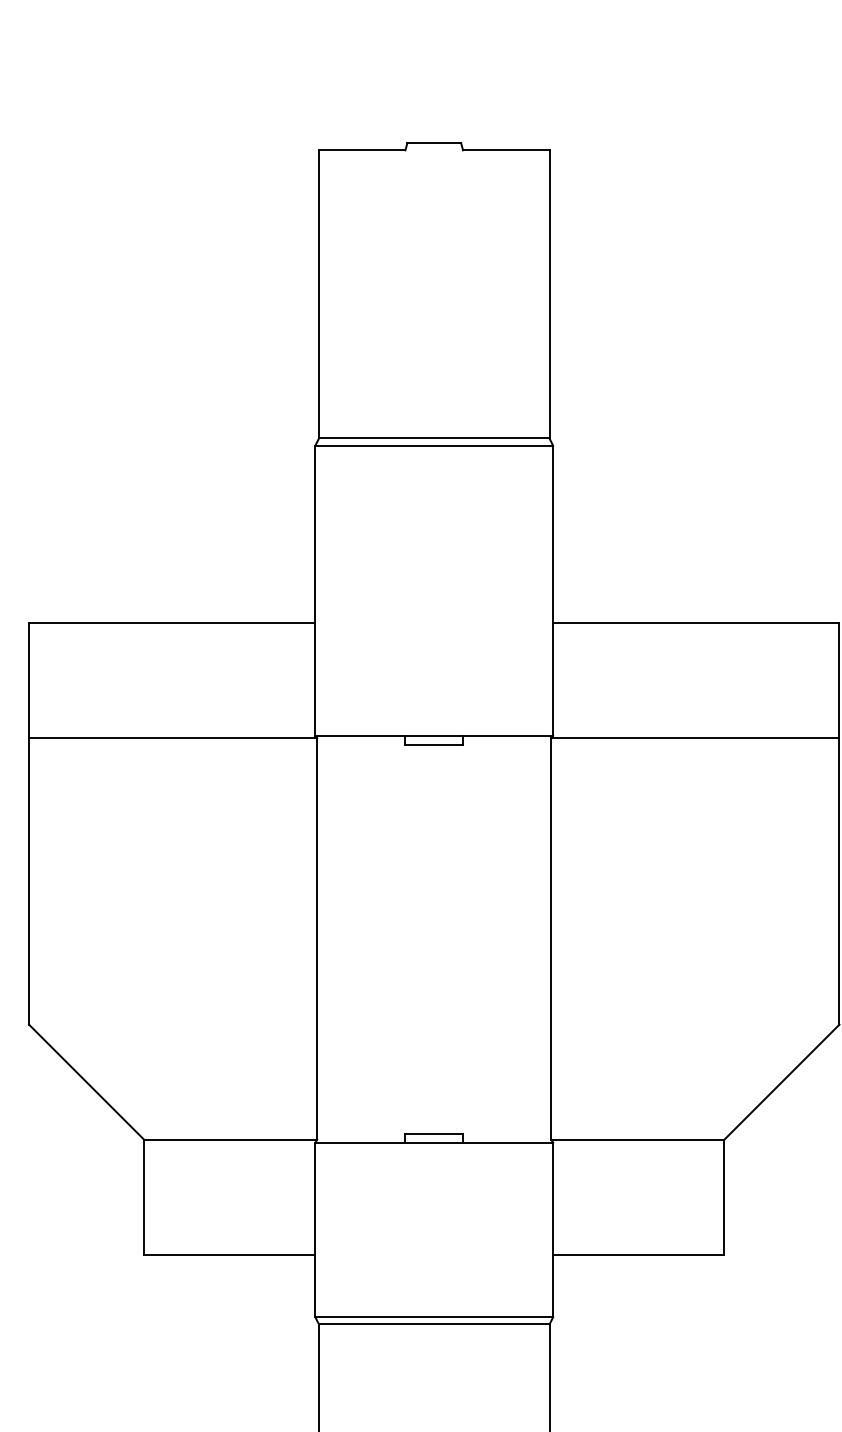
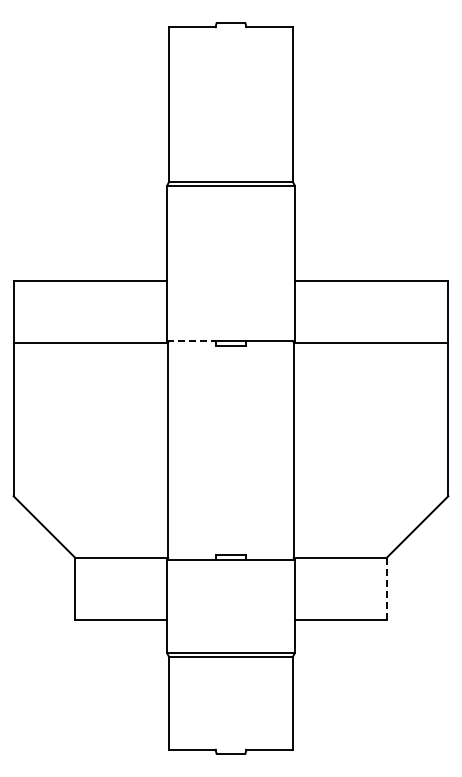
line: (360, 736) -> (191, 341), solid -> dashed
line: (724, 1196) -> (386, 588), solid -> dashed

